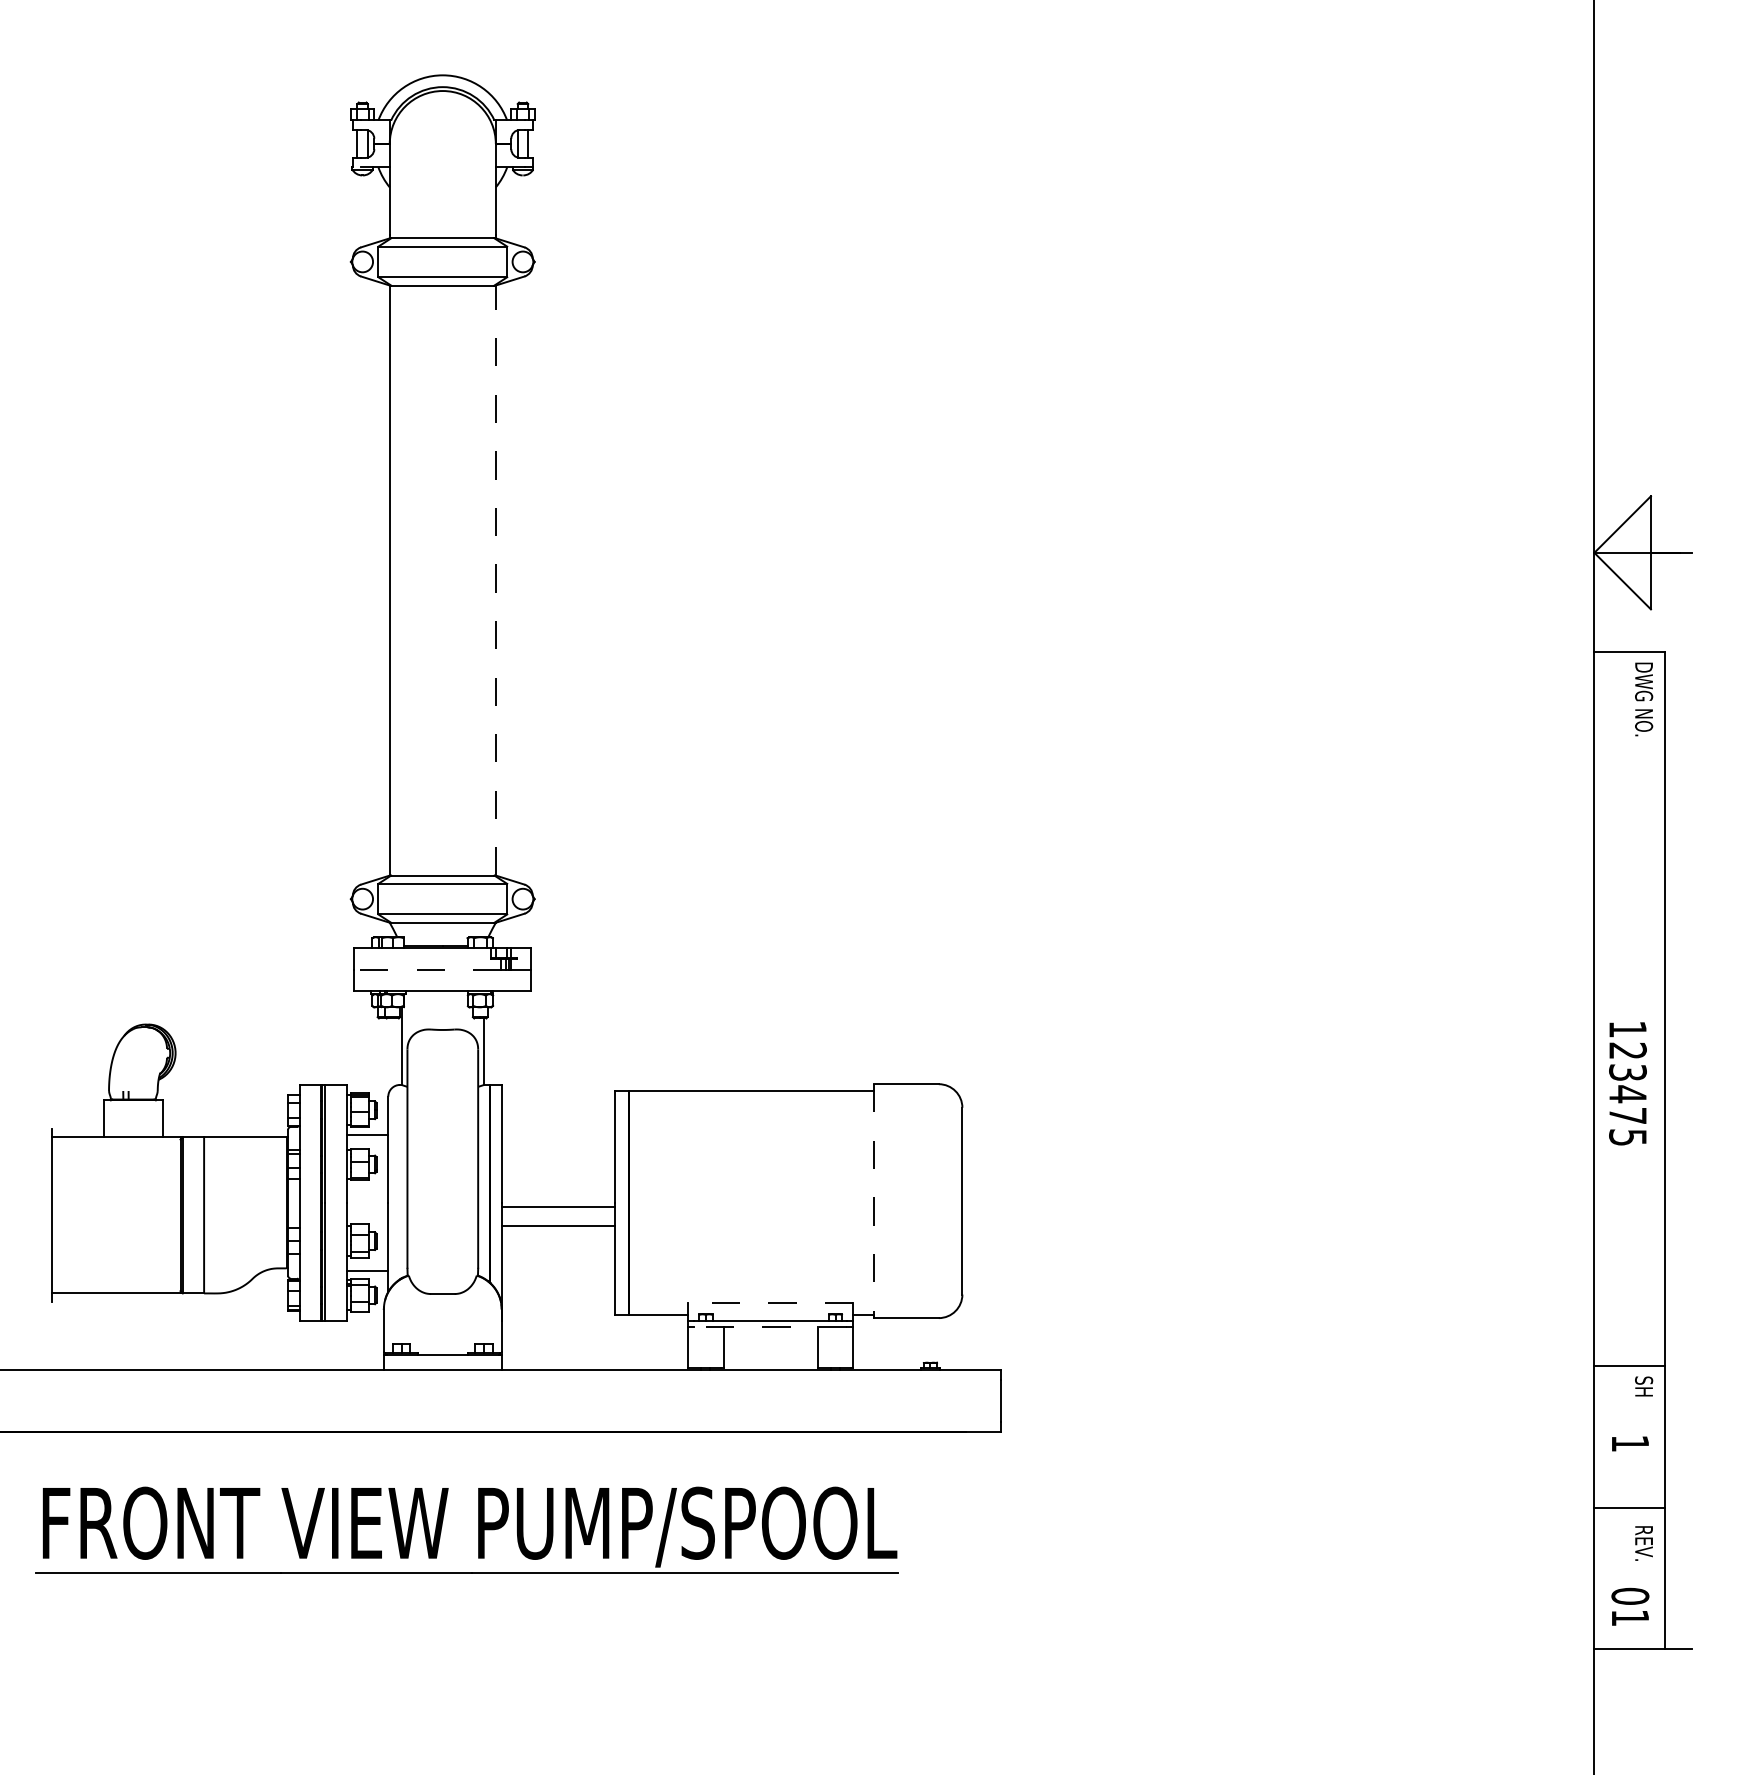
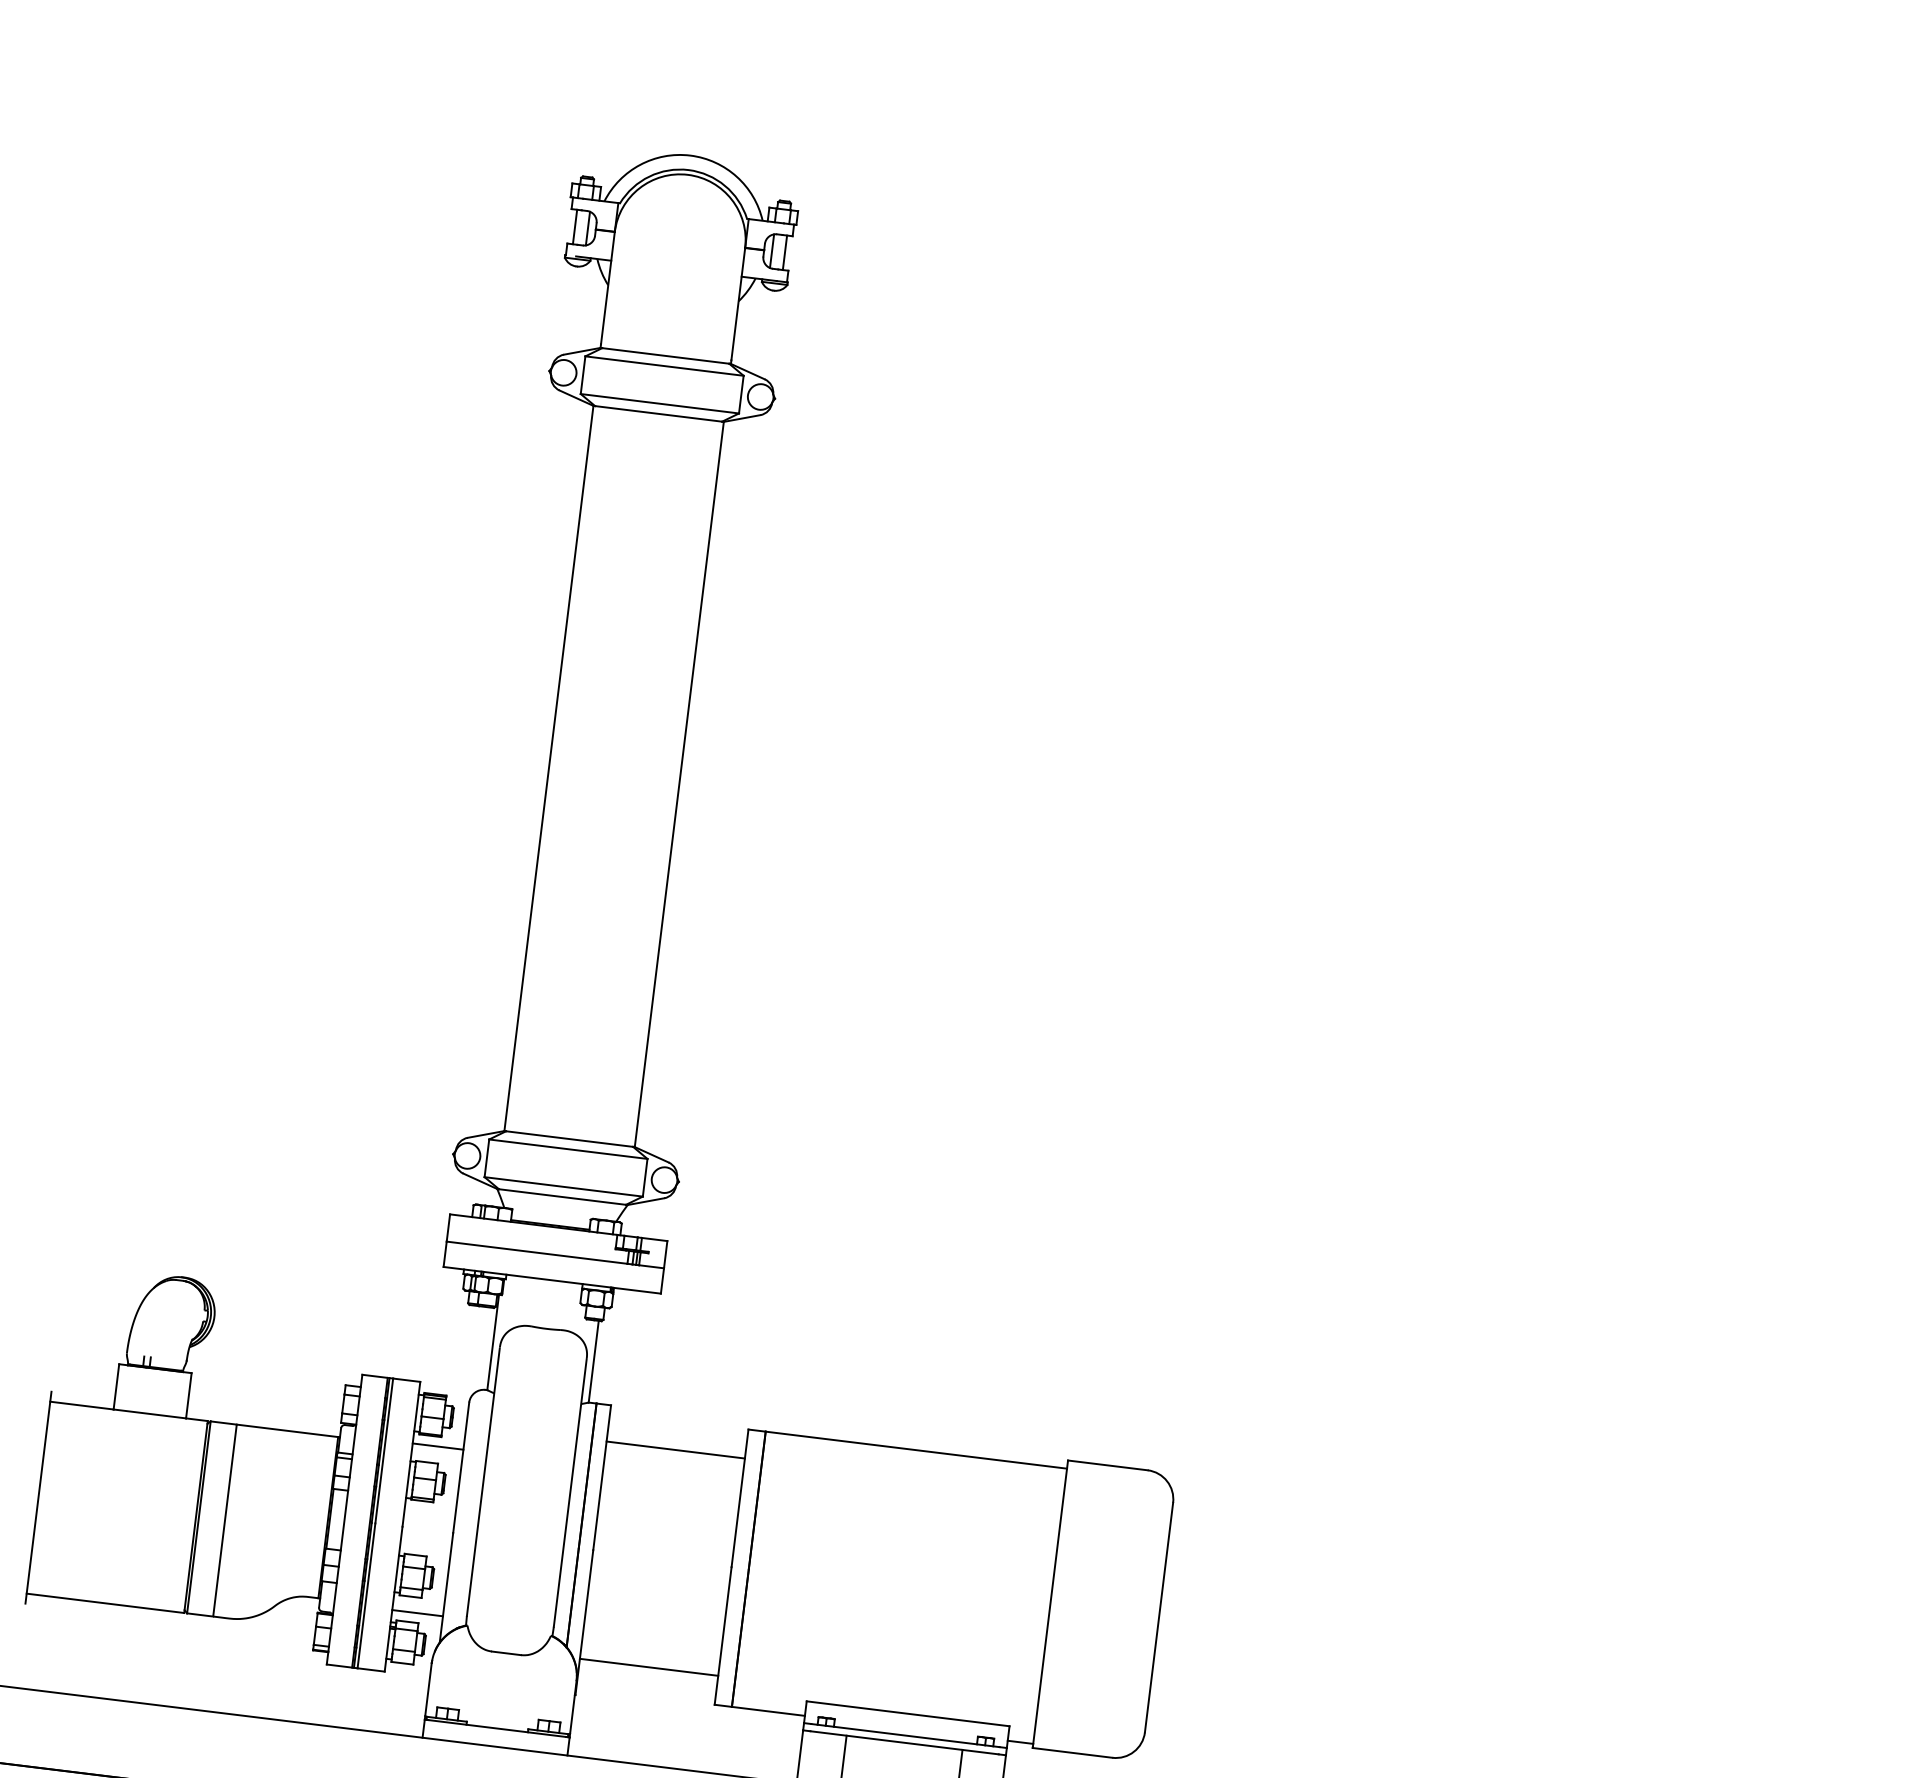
line: (495, 580) -> (678, 784), dashed -> solid
line: (427, 969) -> (536, 1252), dashed -> solid
line: (874, 1200) -> (1051, 1603), dashed -> solid
line: (558, 1207) -> (675, 1450), moved
line: (558, 1226) -> (649, 1667), moved
line: (770, 1302) -> (907, 1713), dashed -> solid
line: (770, 1326) -> (904, 1742), dashed -> solid

